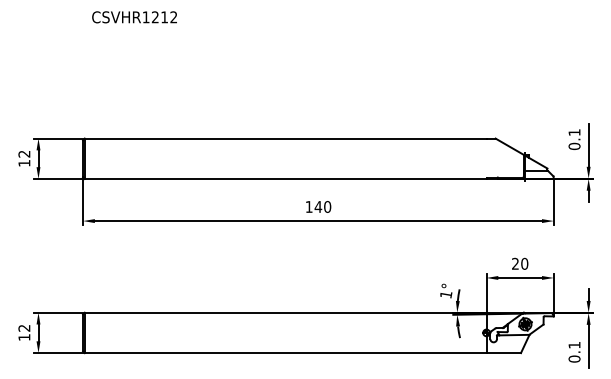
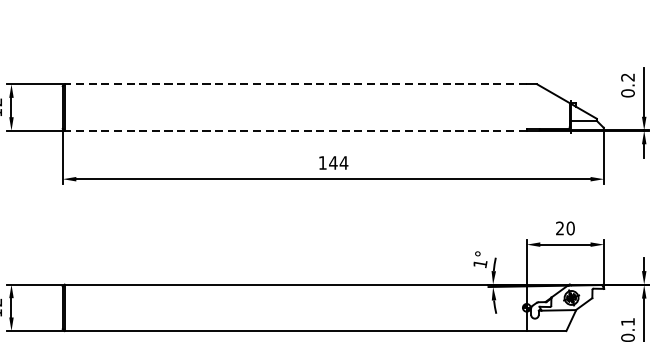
text: (574, 132) -> (627, 77), 0.1 -> 0.2
line: (285, 138) -> (295, 84), solid -> dashed
line: (285, 178) -> (295, 130), solid -> dashed
text: (327, 206) -> (343, 162), 140 -> 144

